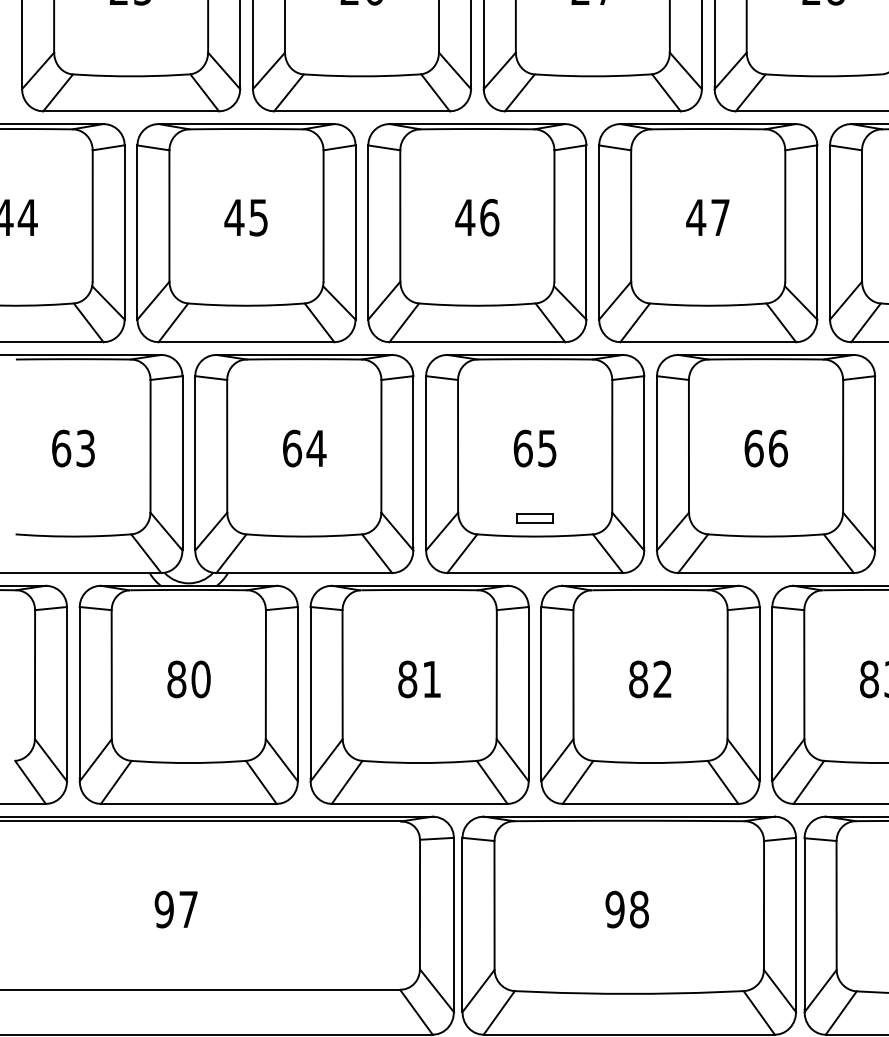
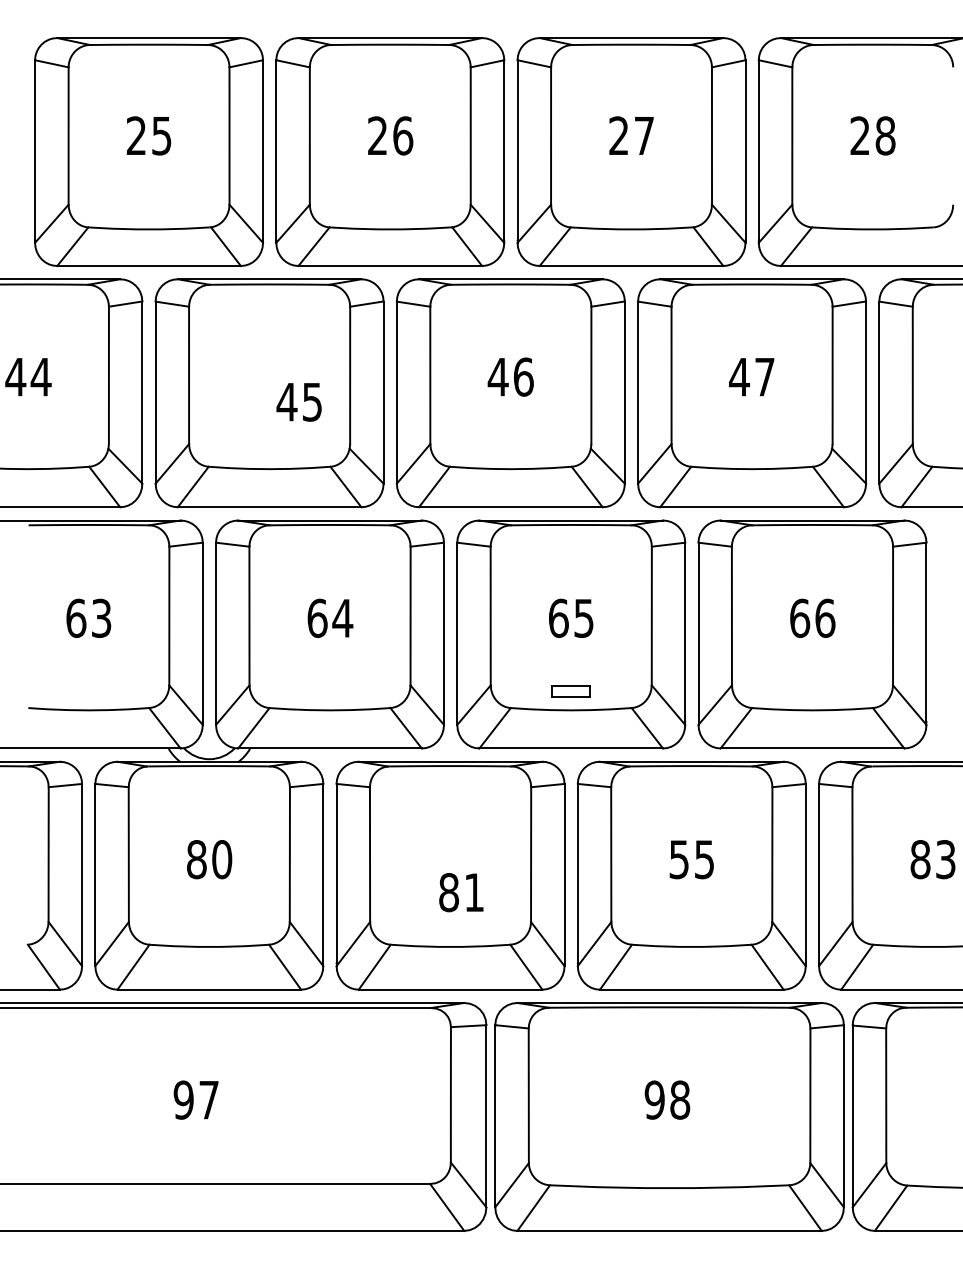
text: (245, 218) -> (298, 402), moved
text: (419, 679) -> (461, 892), moved
text: (650, 679) -> (691, 859), 82 -> 55

